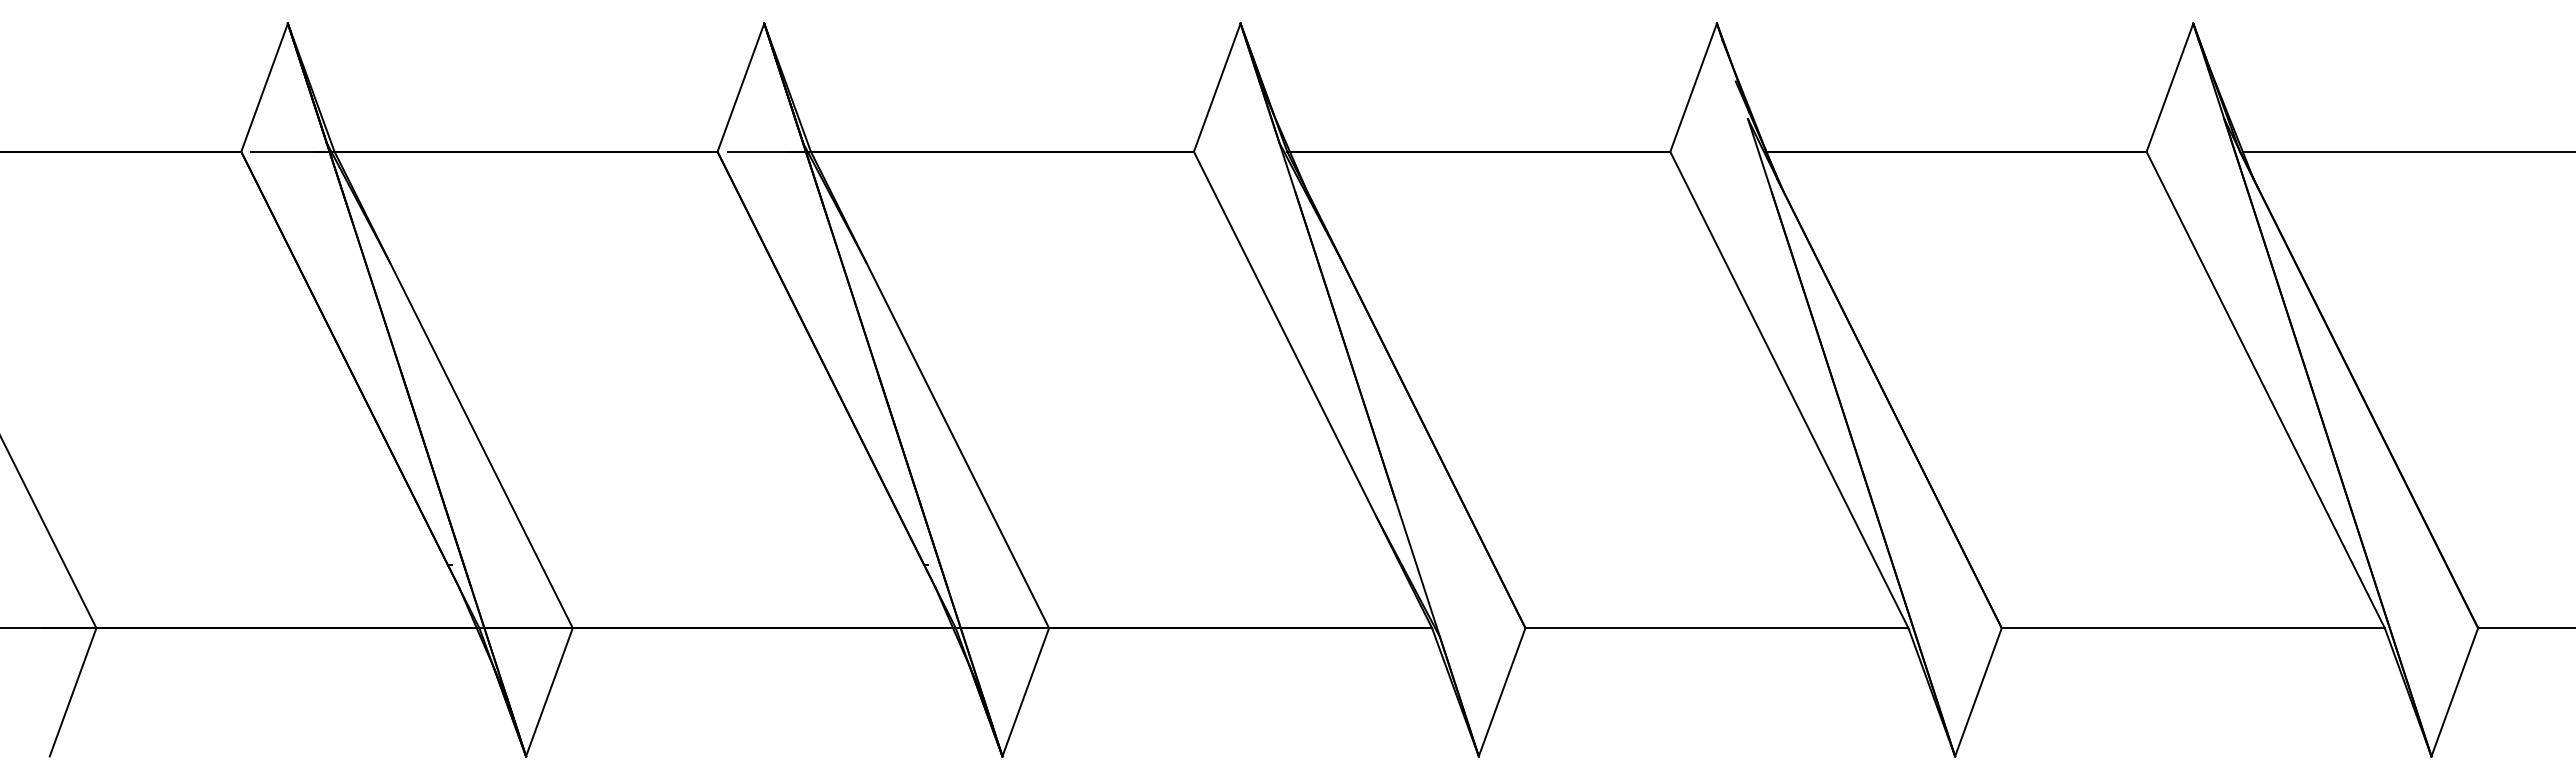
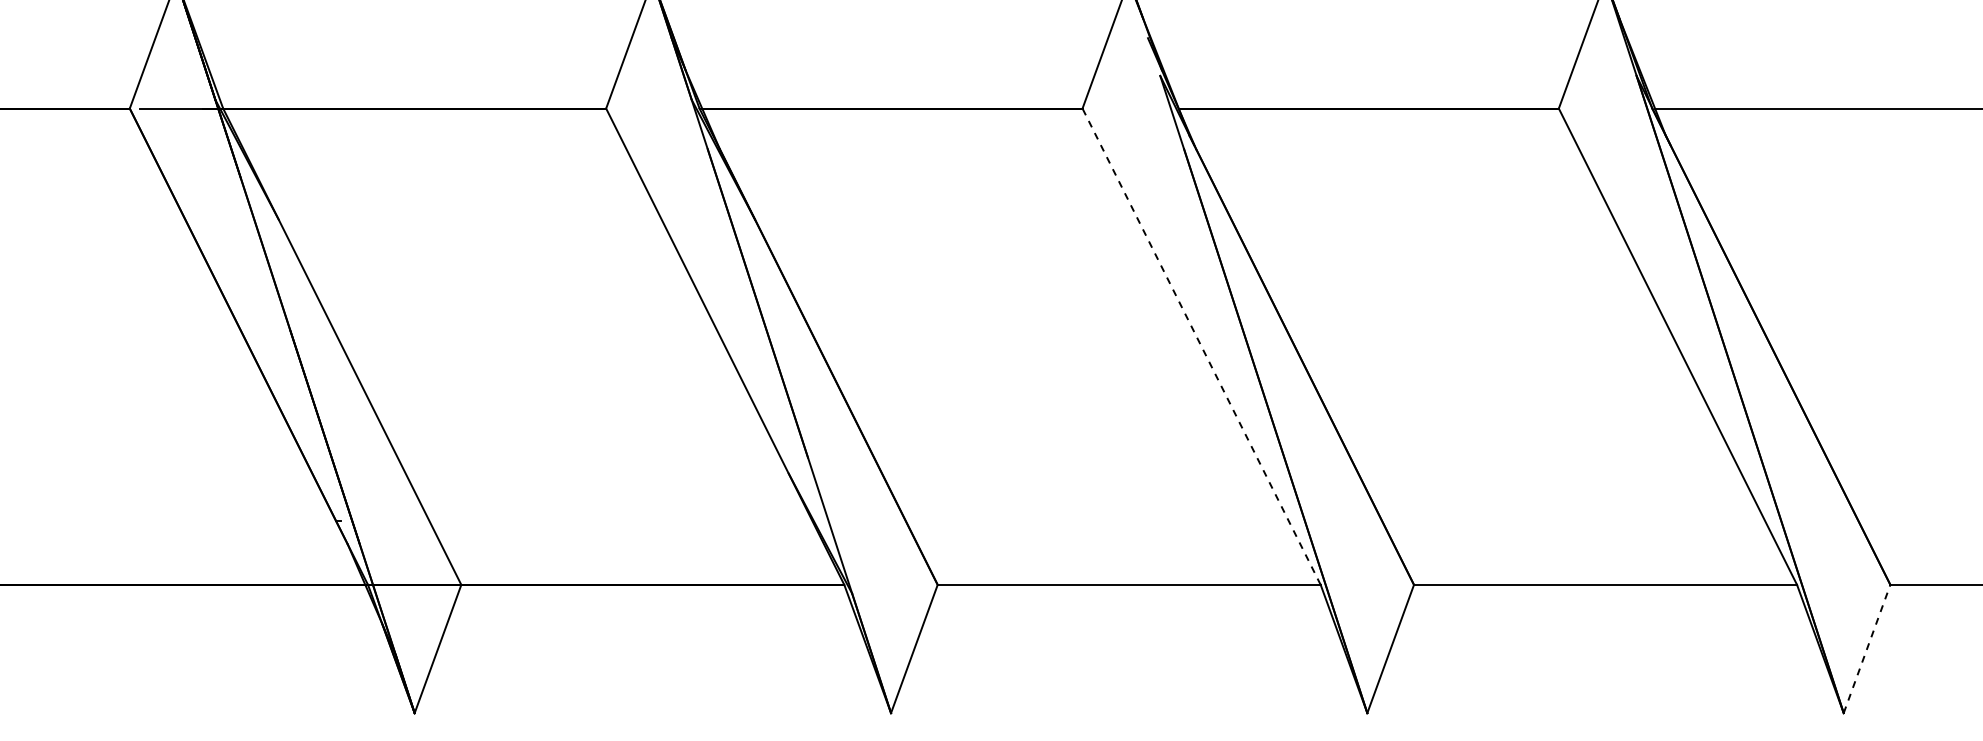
line: (1789, 389) -> (1201, 346), solid -> dashed
line: (2454, 691) -> (1866, 648), solid -> dashed

